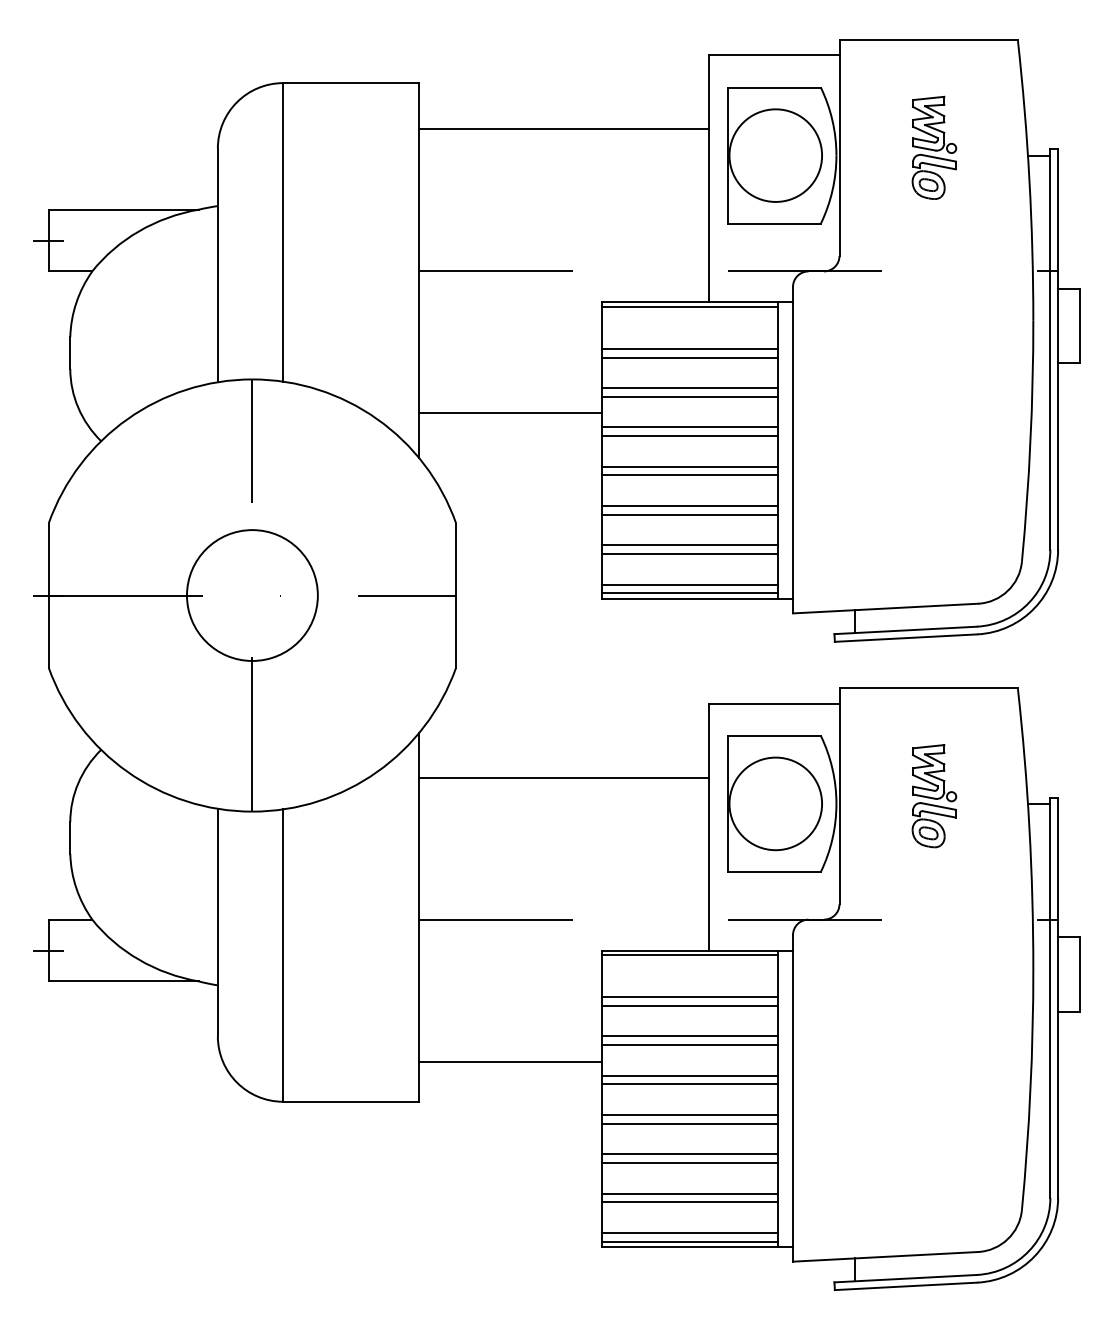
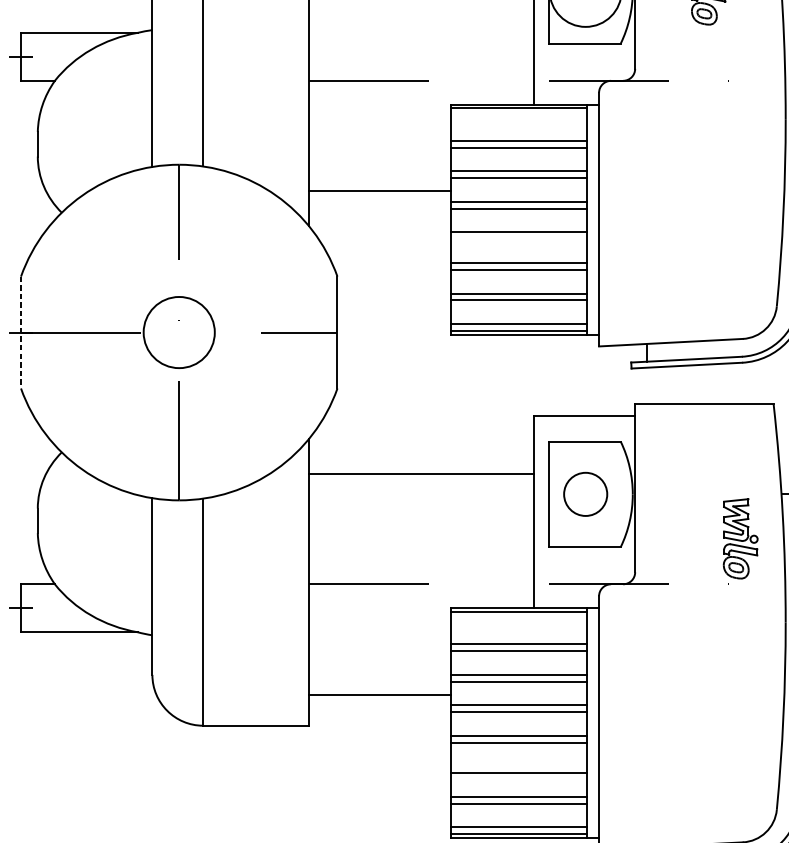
line: (689, 475) -> (518, 239), removed
line: (48, 595) -> (20, 332), solid -> dashed
circle: (251, 595) -> (178, 332), size x0.7
part: (934, 796) -> (740, 539), moved
circle: (775, 803) -> (585, 494), size x0.6
line: (689, 1154) -> (518, 766), removed

